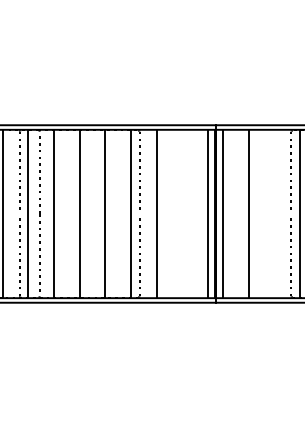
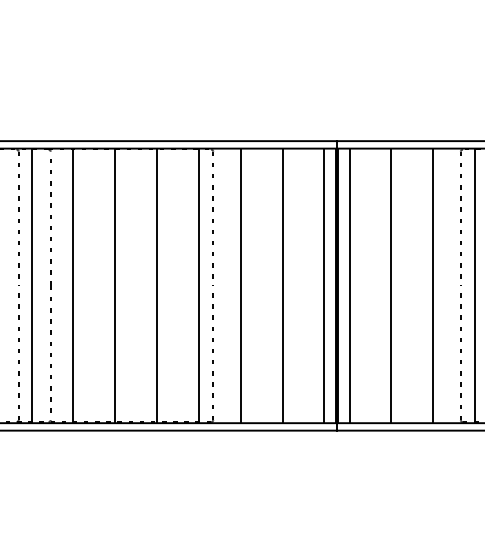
line: (182, 213) -> (283, 285), added
line: (274, 213) -> (433, 285), added

